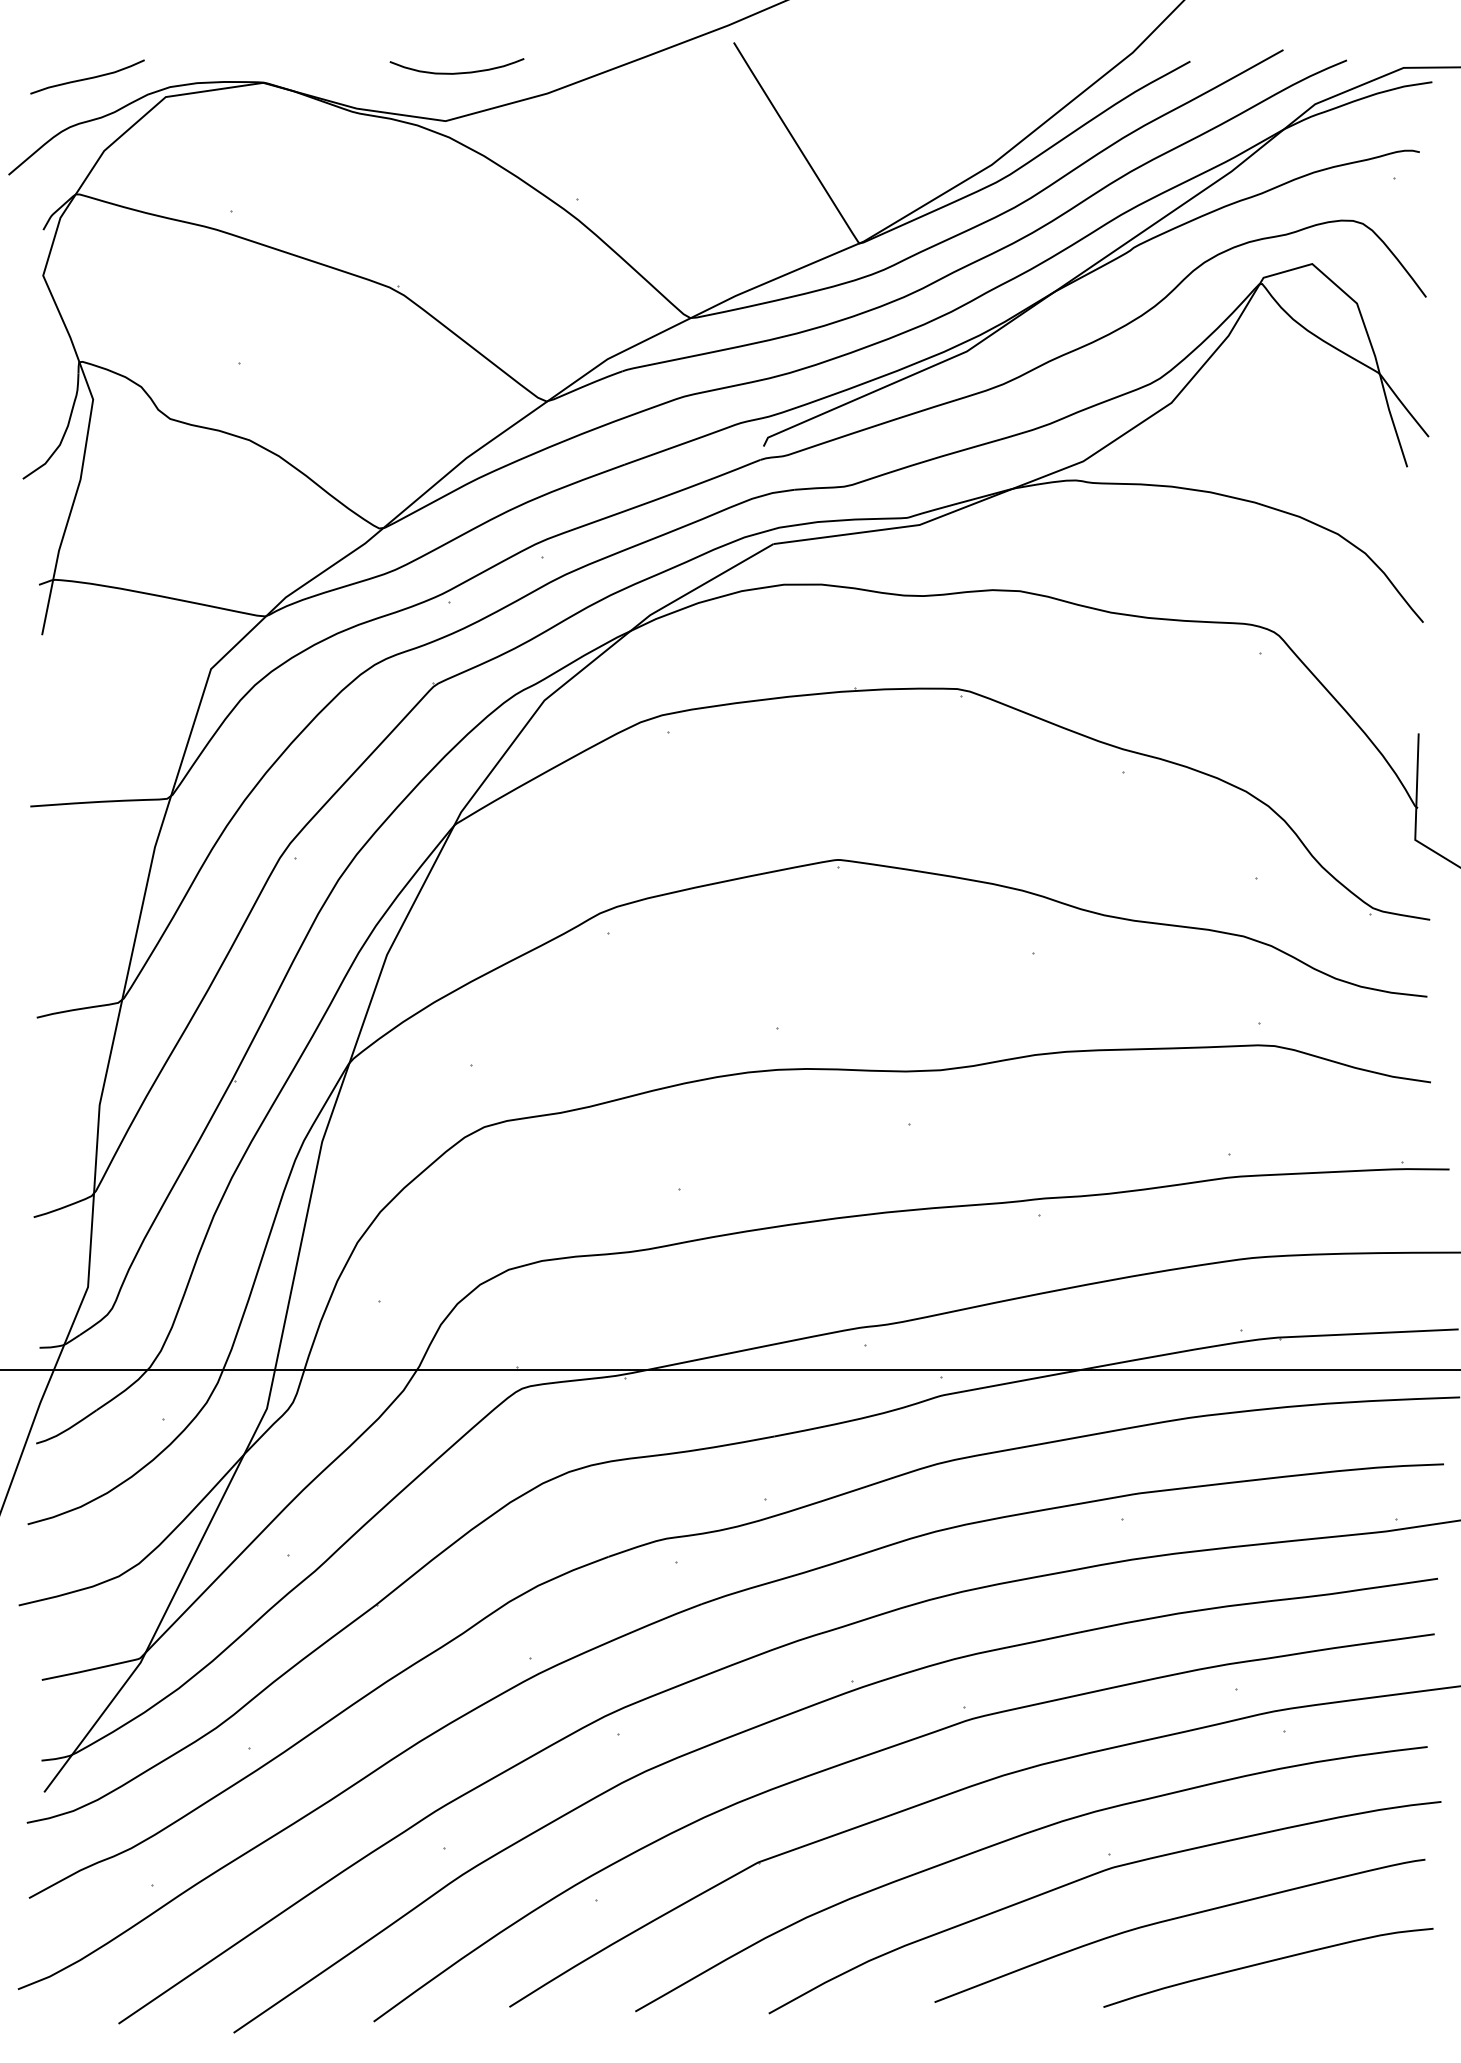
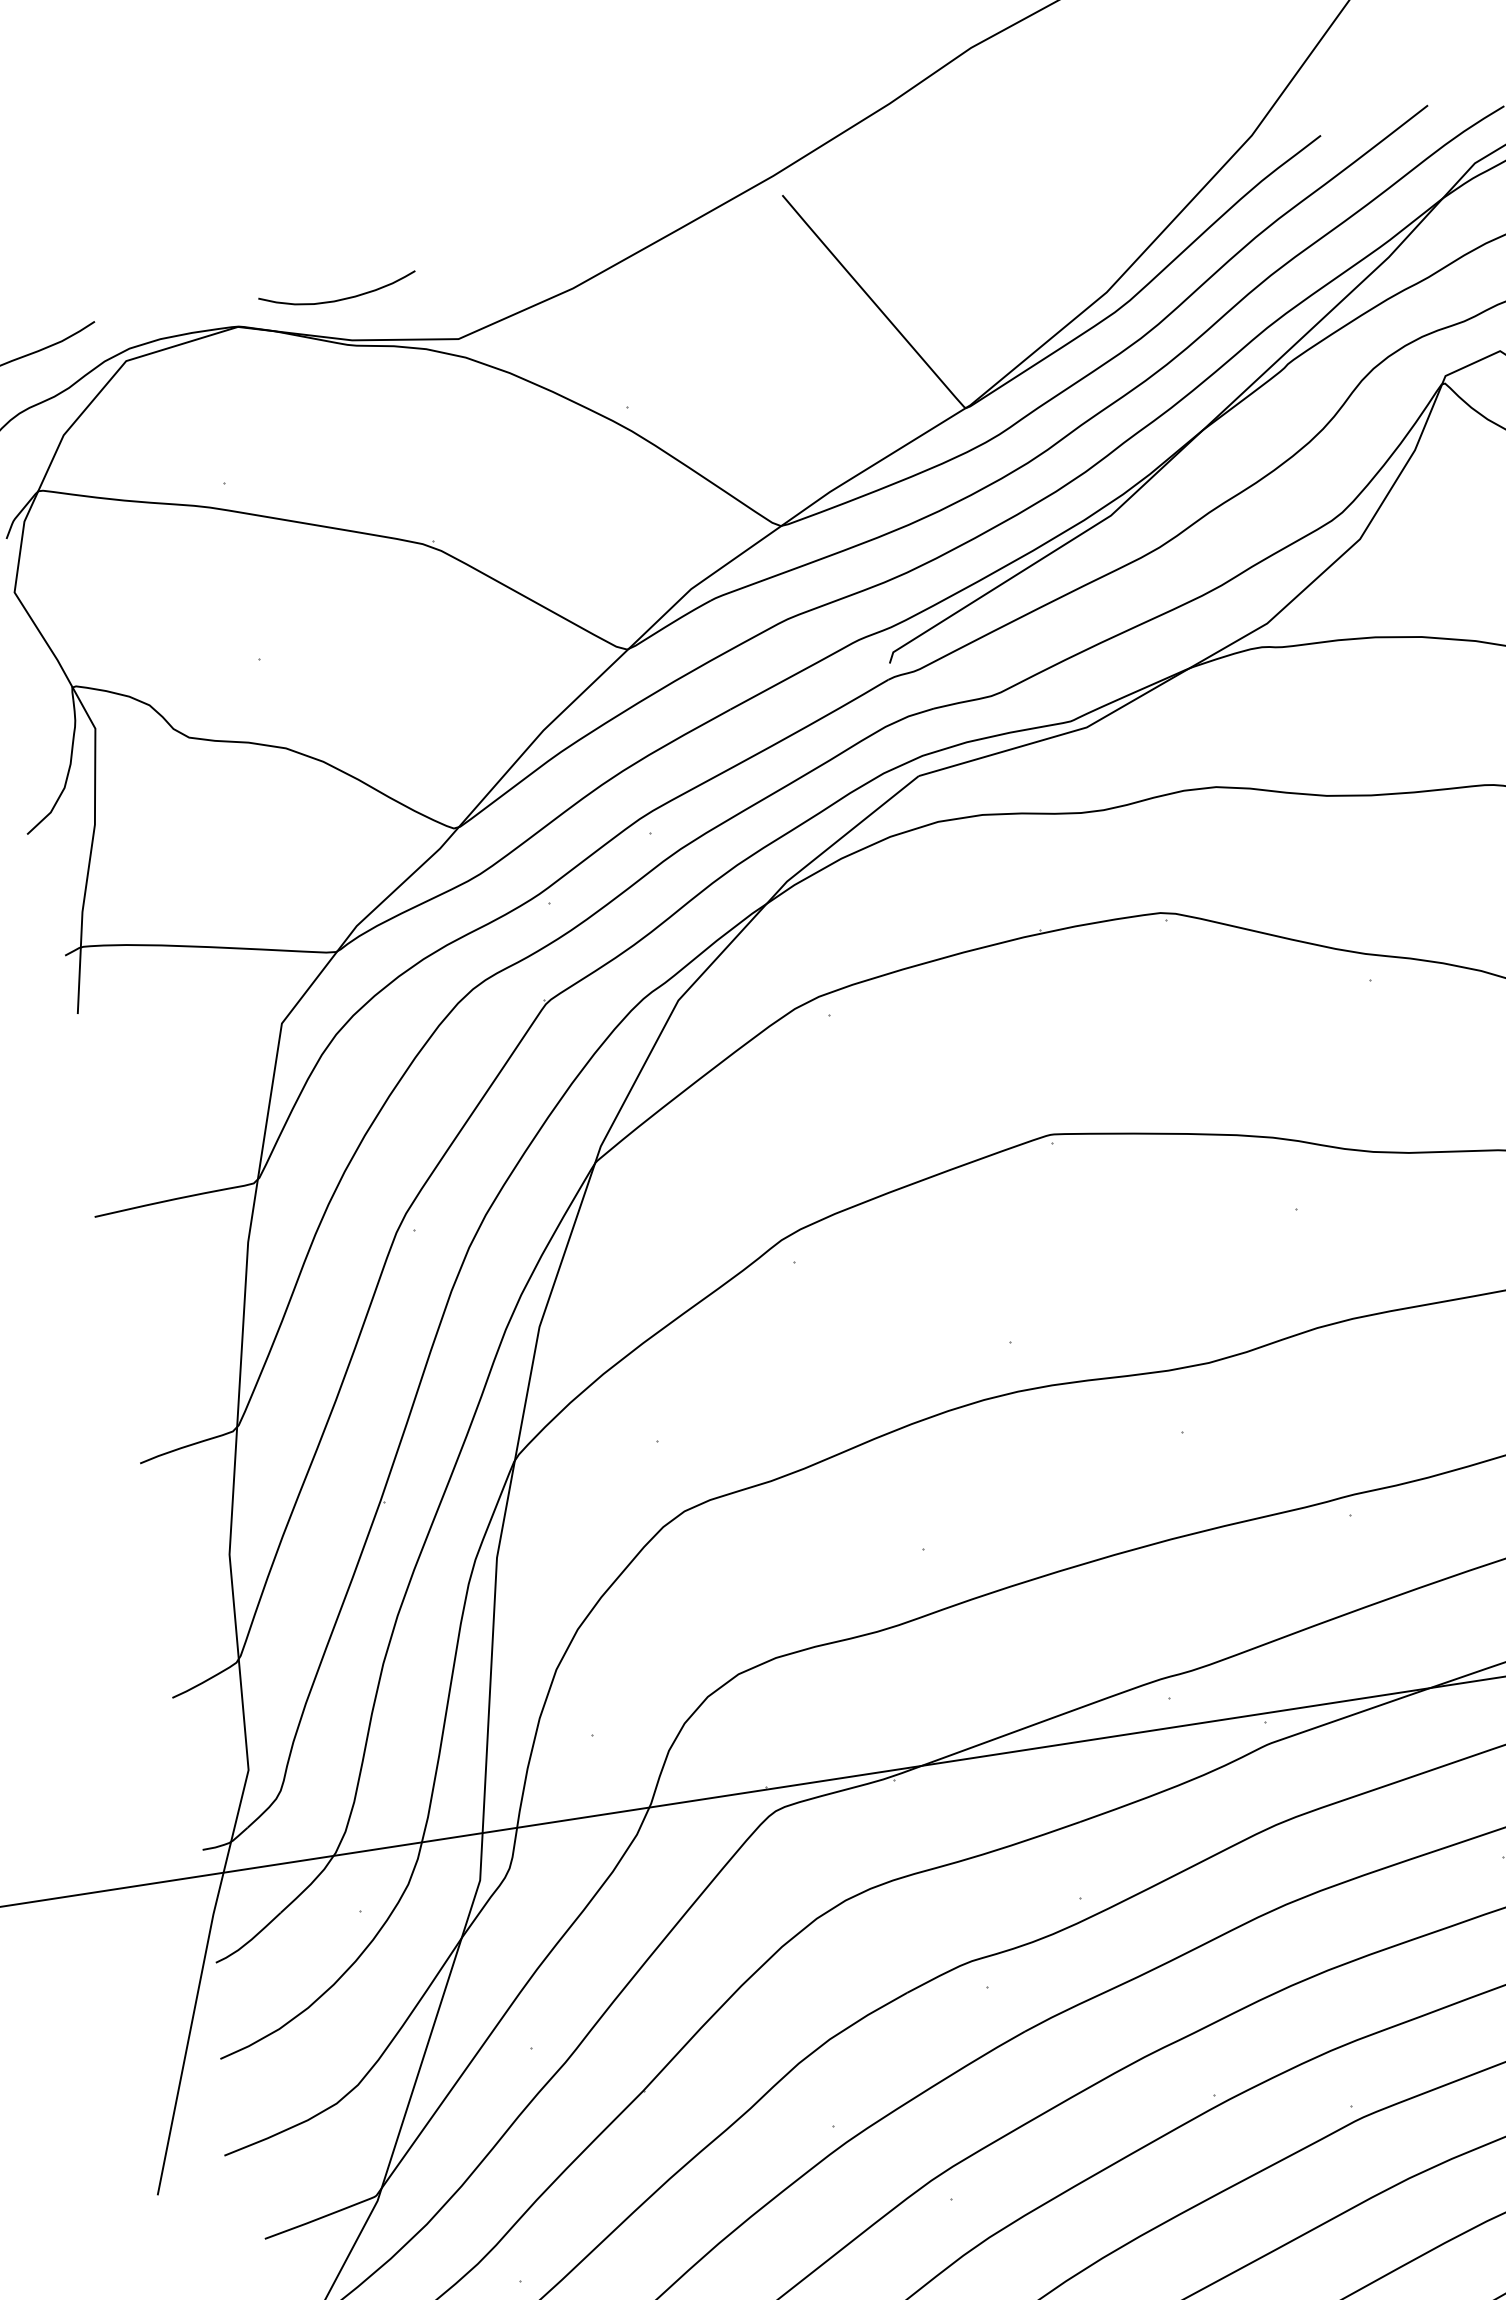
curve: (456, 72) -> (338, 299), moved

